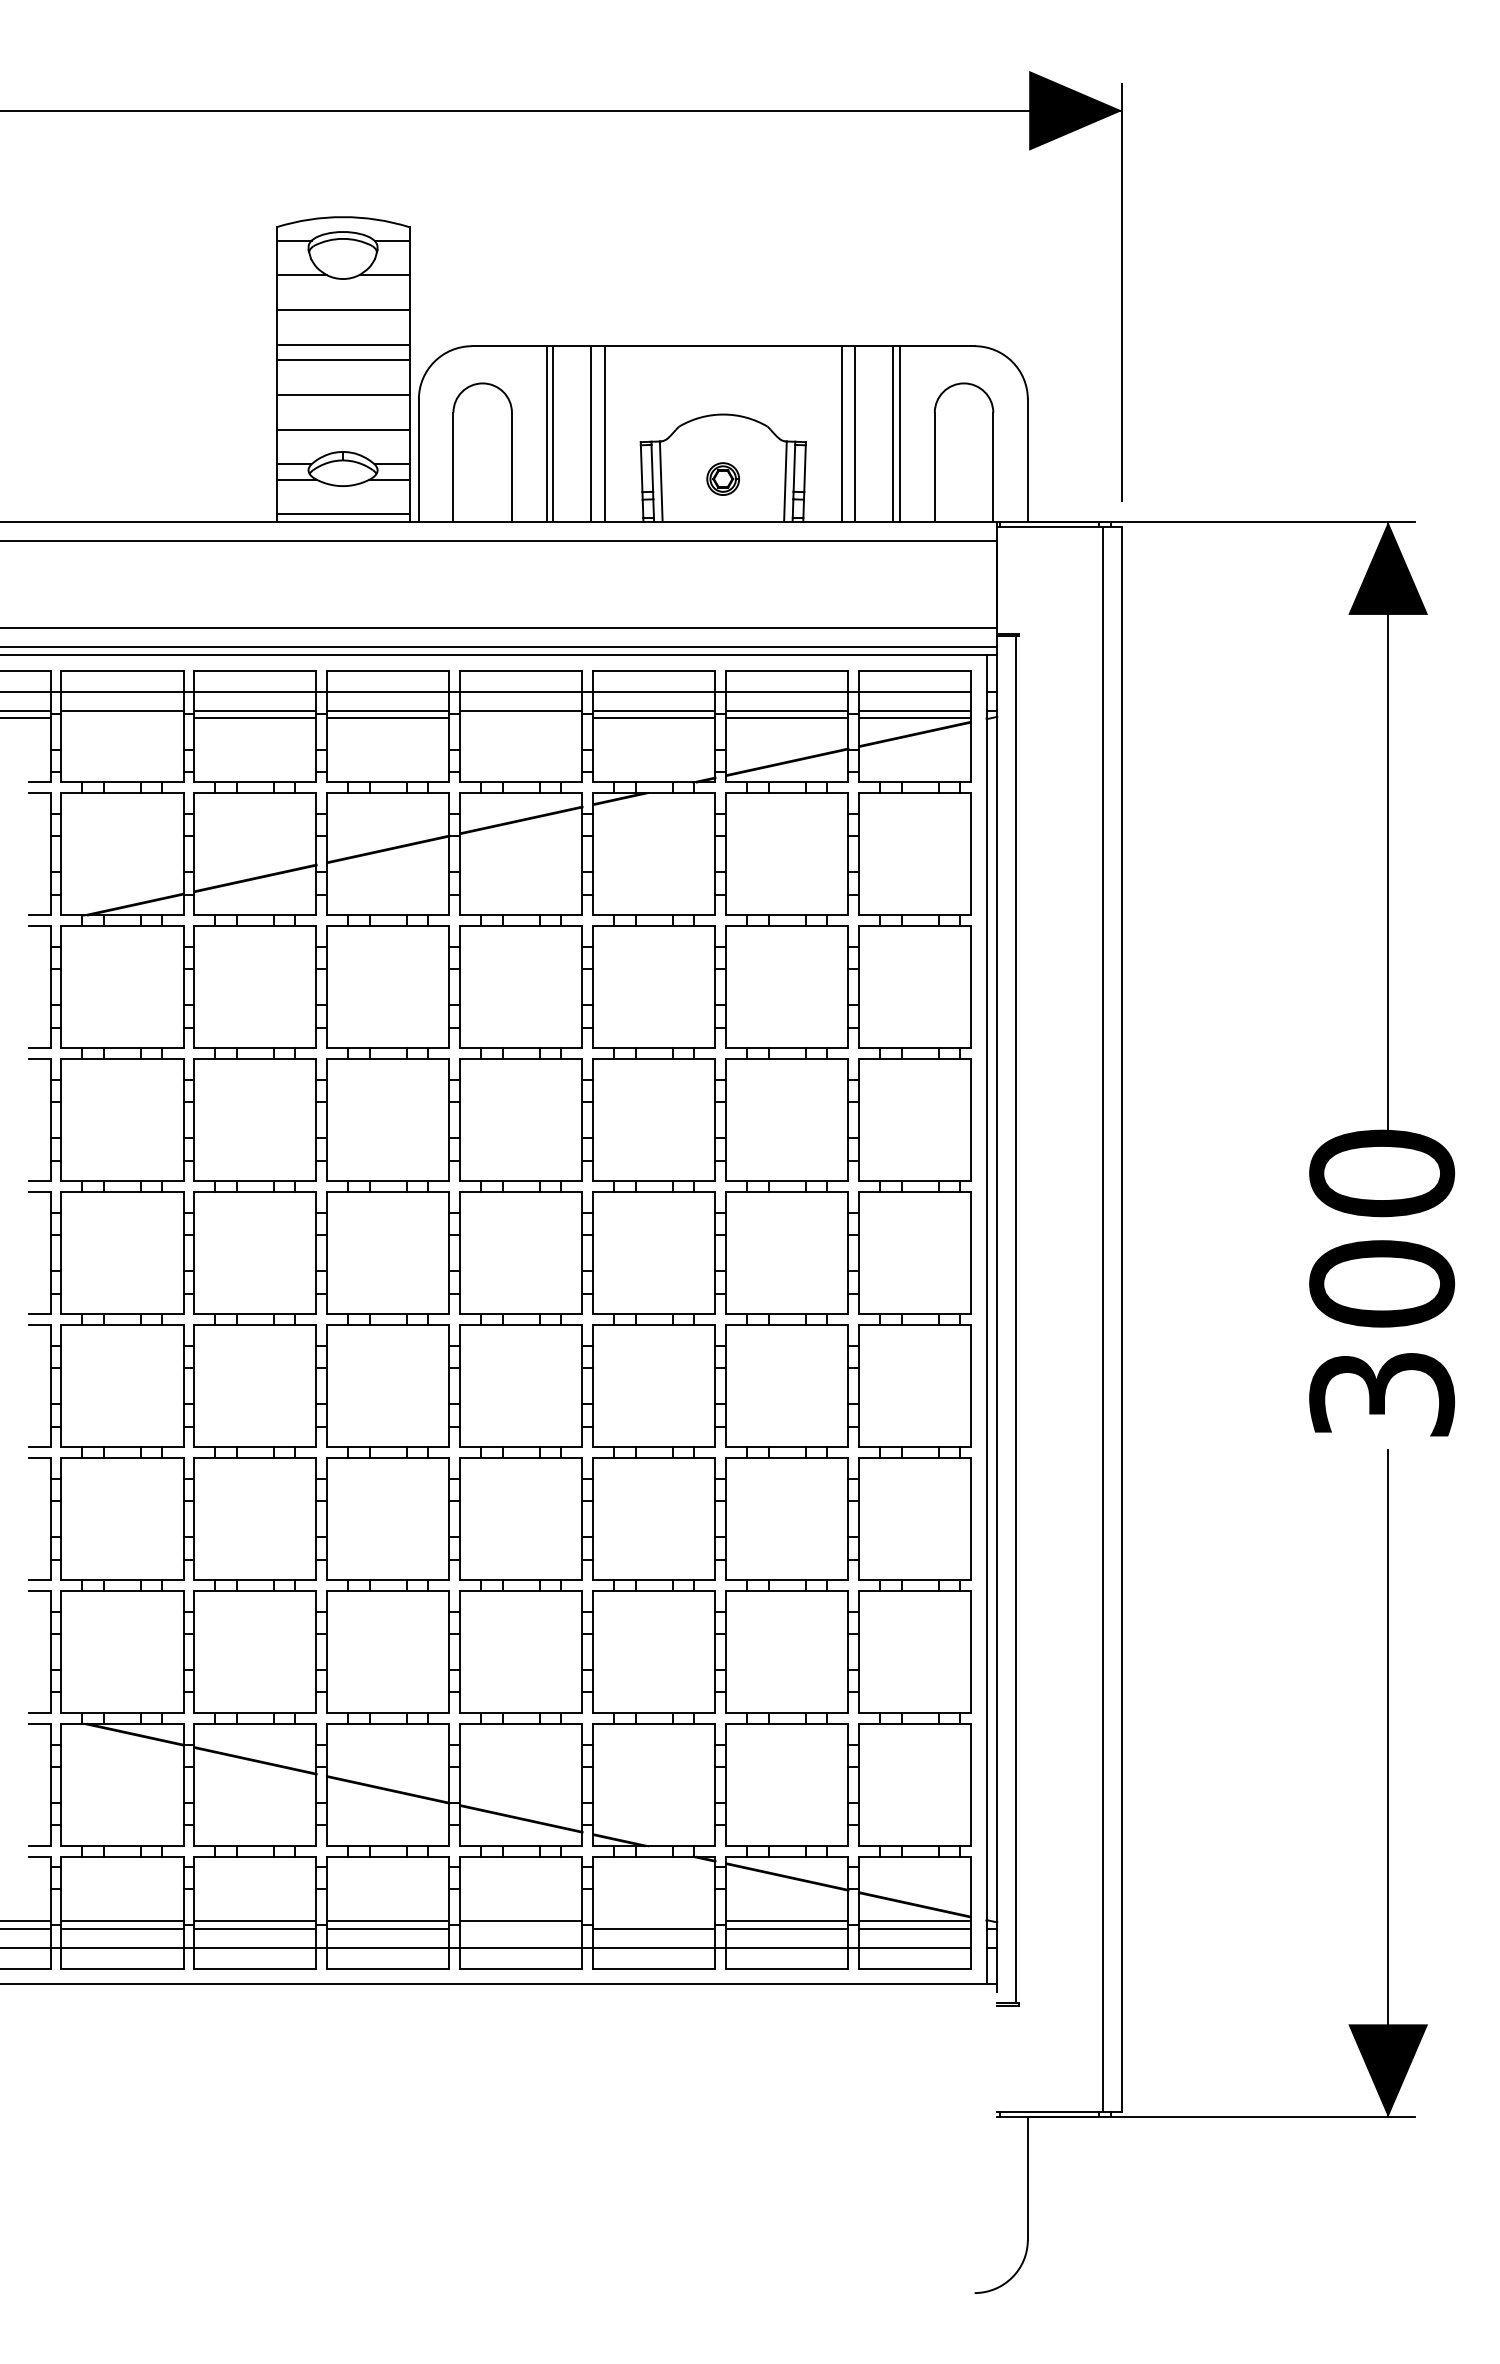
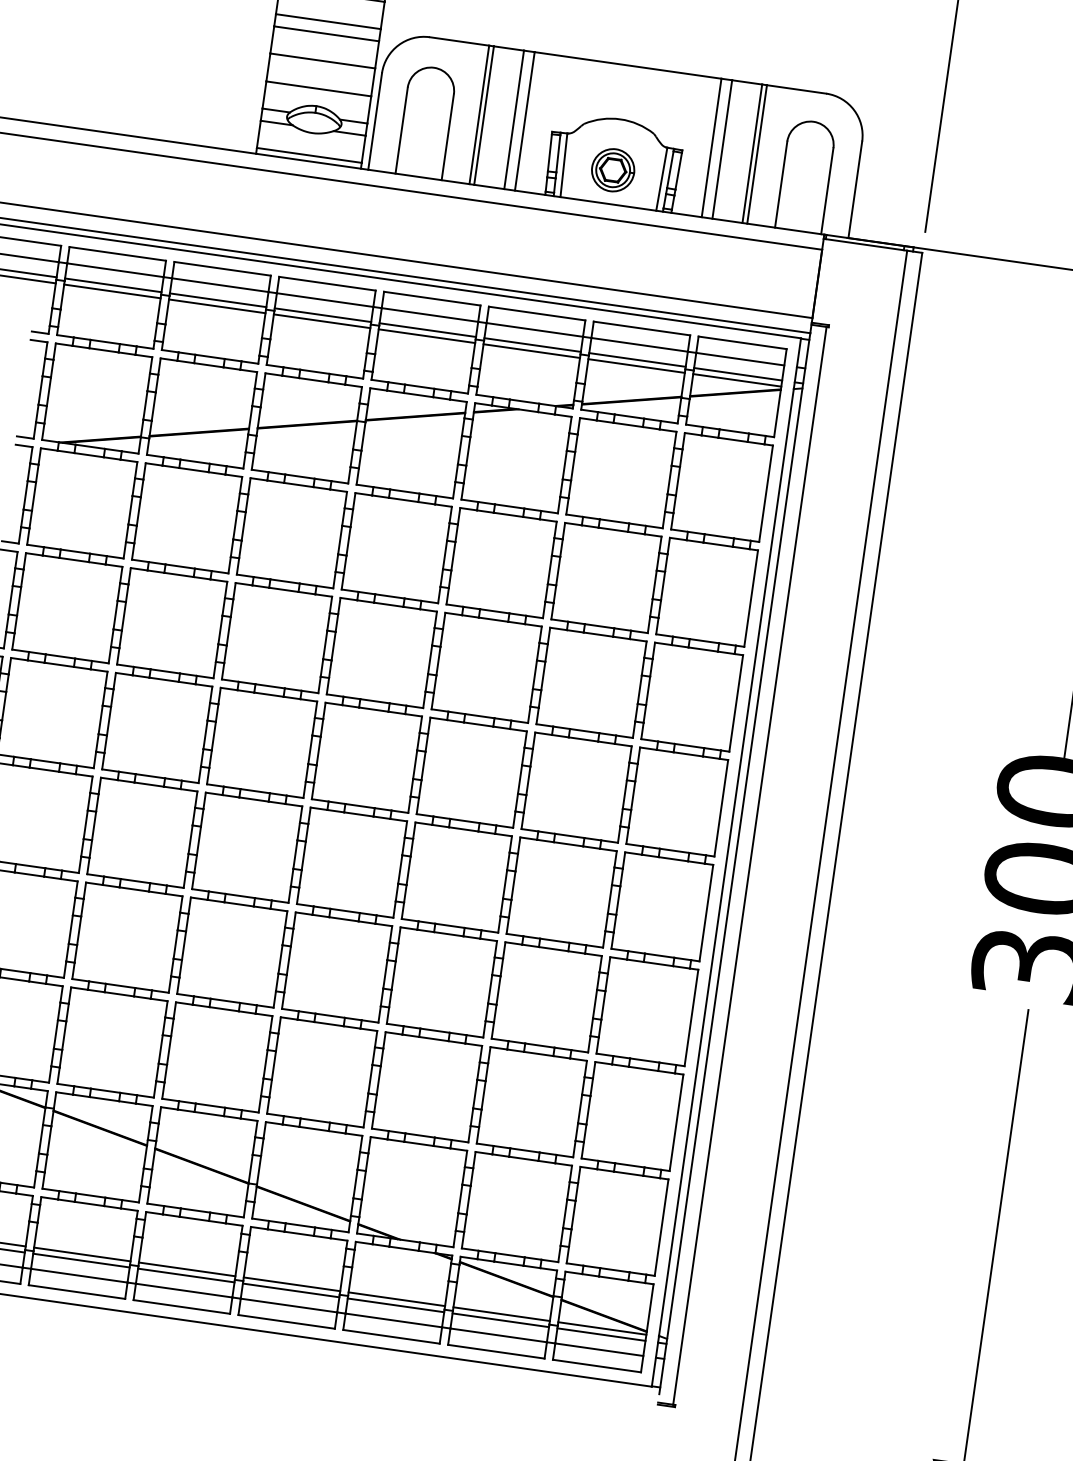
part: (722, 478) -> (612, 169), size x1.67
line: (122, 718) -> (112, 291), added
line: (521, 718) -> (427, 336), added
line: (654, 1920) -> (397, 1298), added
line: (521, 1928) -> (291, 1290), added

